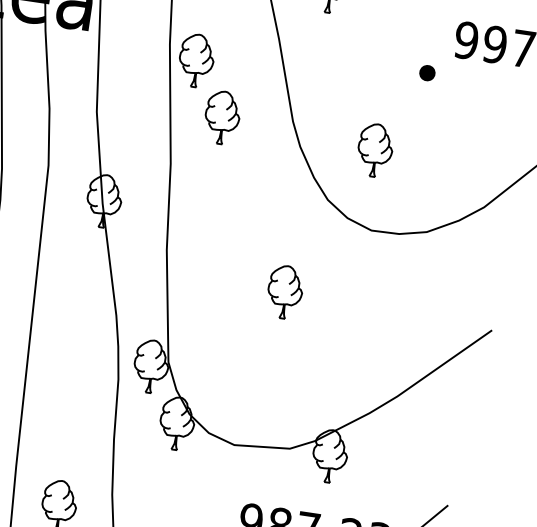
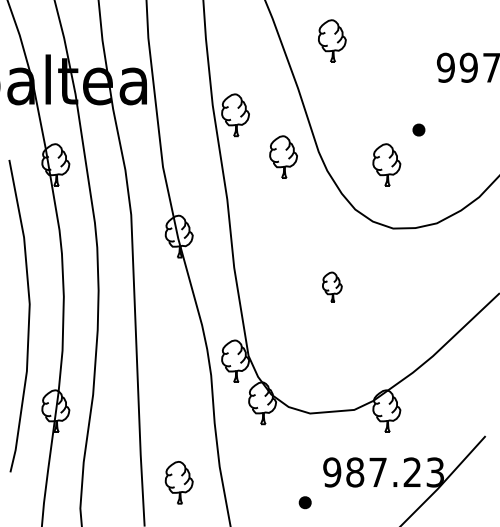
part: (426, 72) -> (418, 129), moved
part: (222, 117) -> (283, 156), moved
part: (285, 291) -> (332, 286), size x0.7

